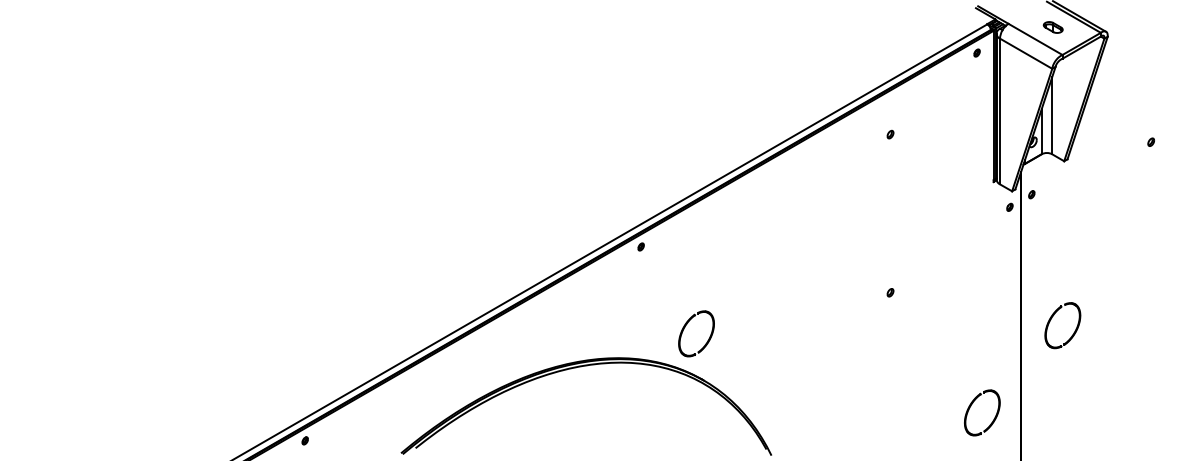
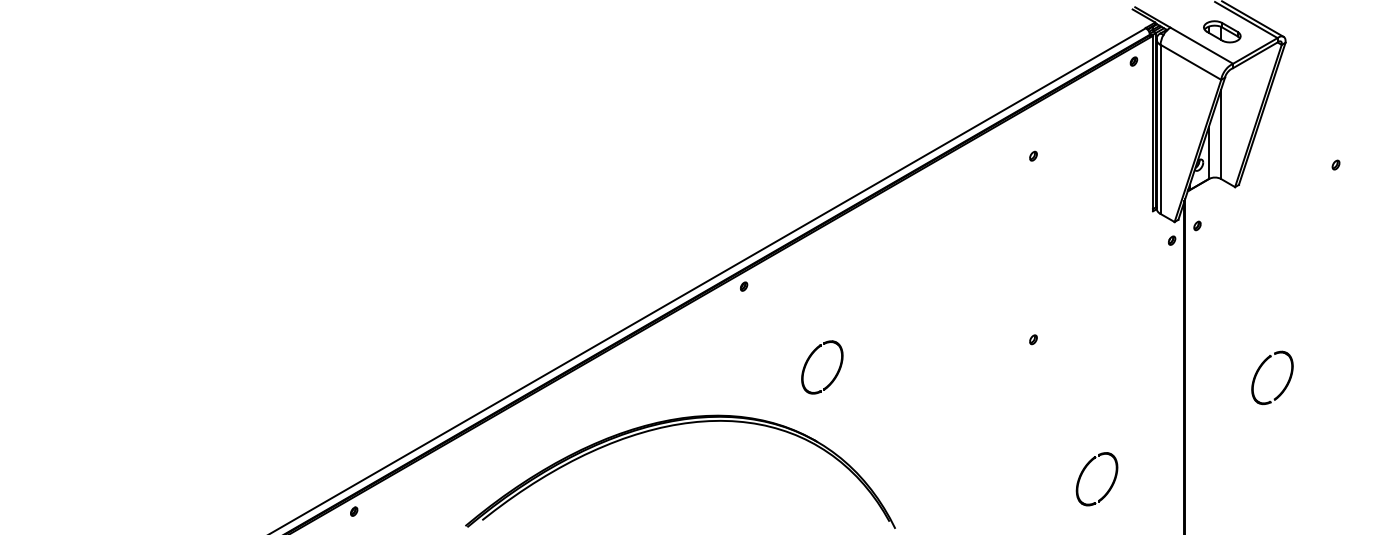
part: (1053, 27) -> (1222, 31), size x1.67
part: (1051, 319) -> (1259, 370), moved
part: (707, 339) -> (835, 374), moved
part: (971, 406) -> (1084, 471), moved

